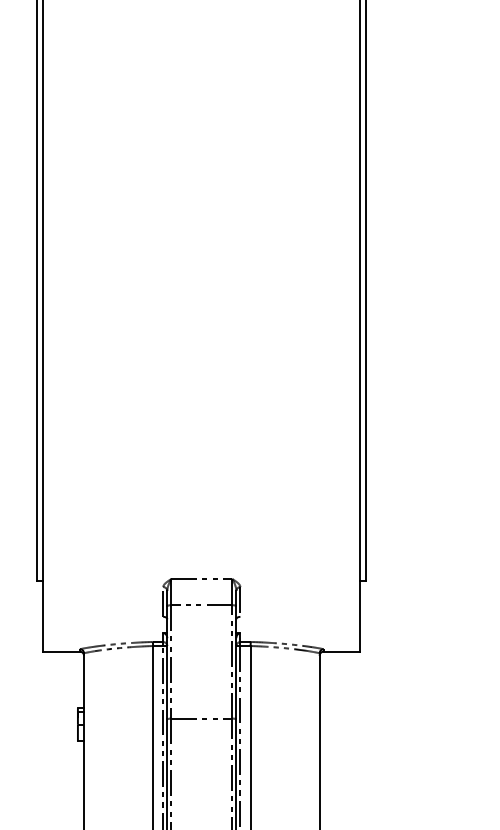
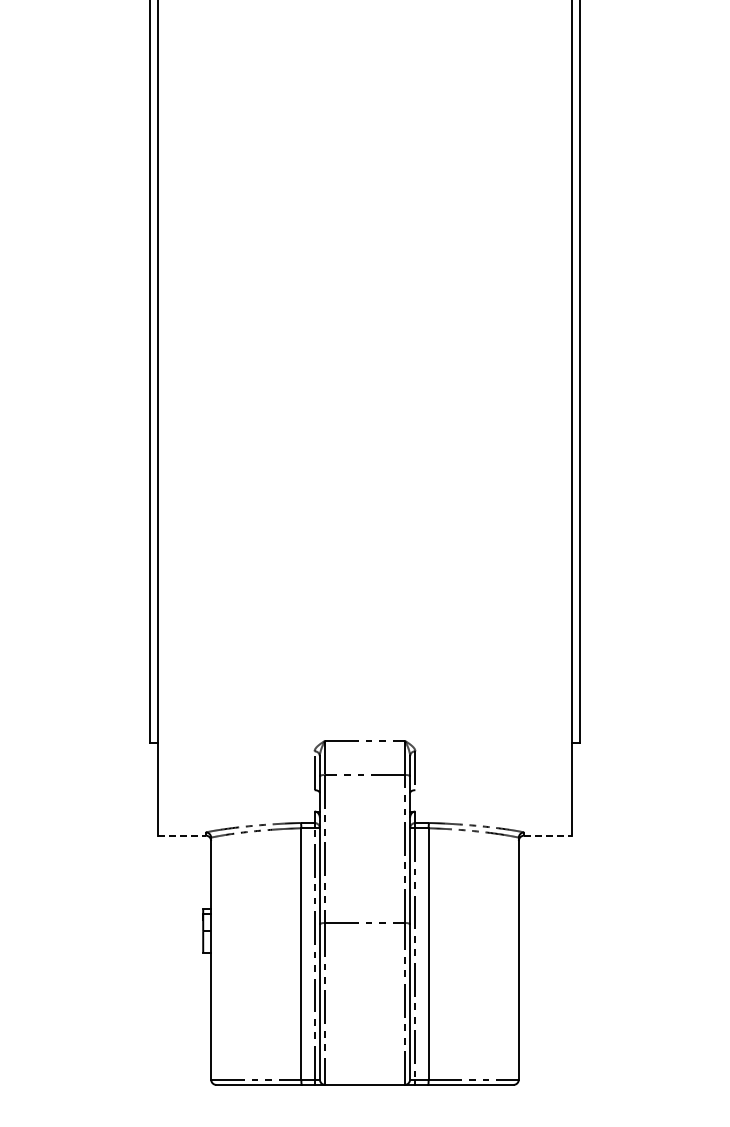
line: (61, 651) -> (181, 835), solid -> dashed
line: (341, 651) -> (547, 835), solid -> dashed

